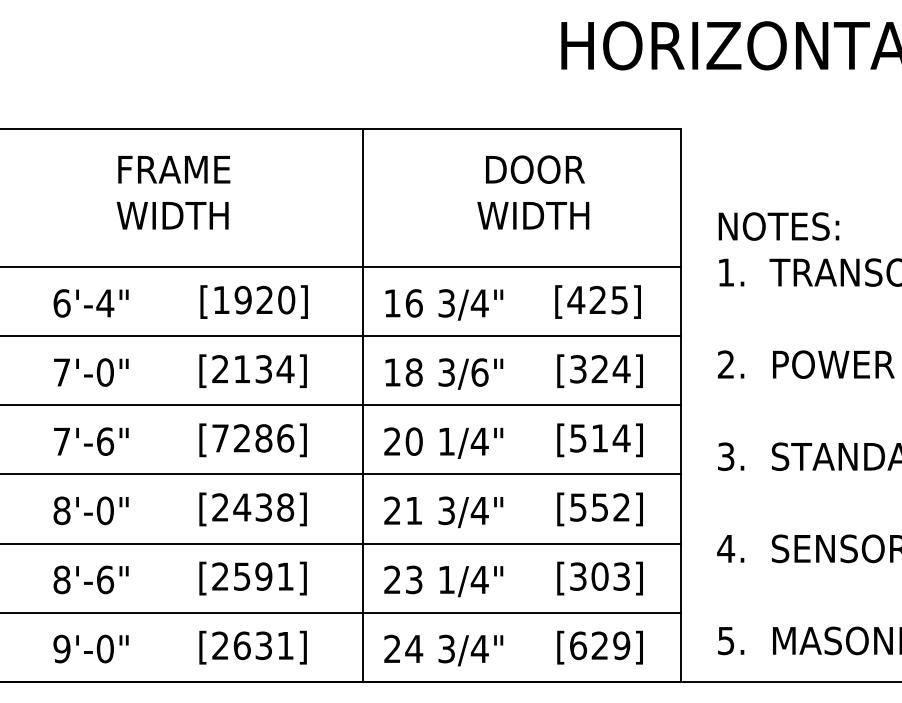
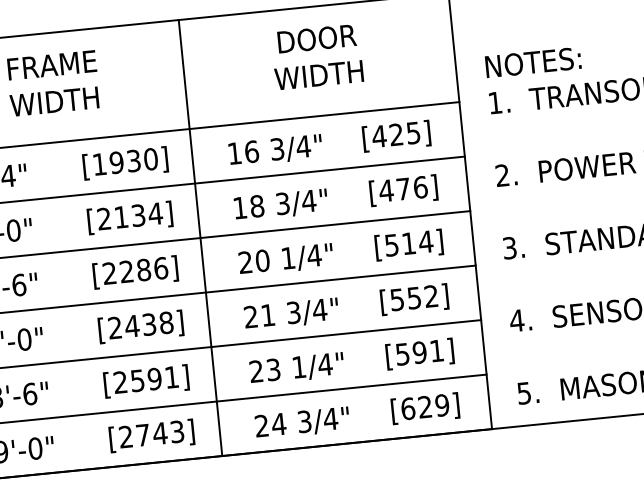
text: (533, 192) -> (317, 56), moved
text: (264, 300) -> (133, 161), [1920] -> [1930]
text: (599, 369) -> (403, 189), [324] -> [476]
text: (479, 372) -> (308, 201), 3/6" -> 3/4"
line: (362, 404) -> (200, 237), moved
text: (220, 438) -> (109, 273), [7286] -> [2286]
text: (600, 576) -> (420, 352), [303] -> [591]
text: (263, 645) -> (159, 433), [2631] -> [2743]

